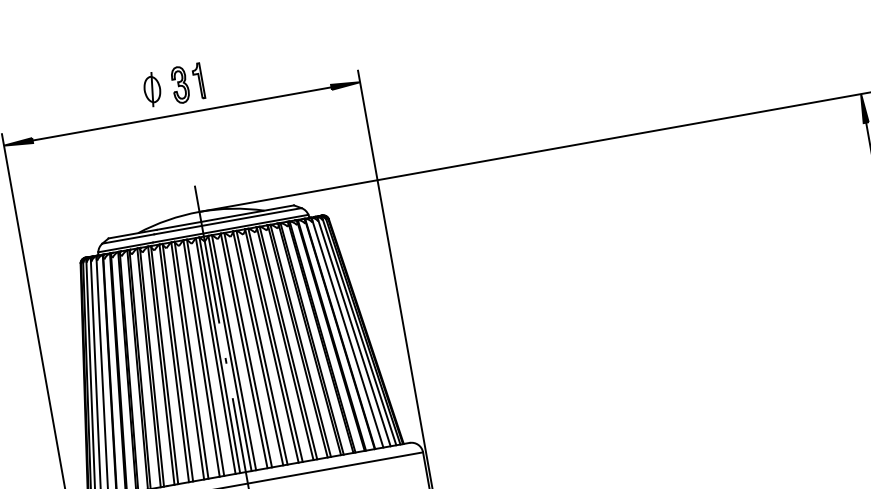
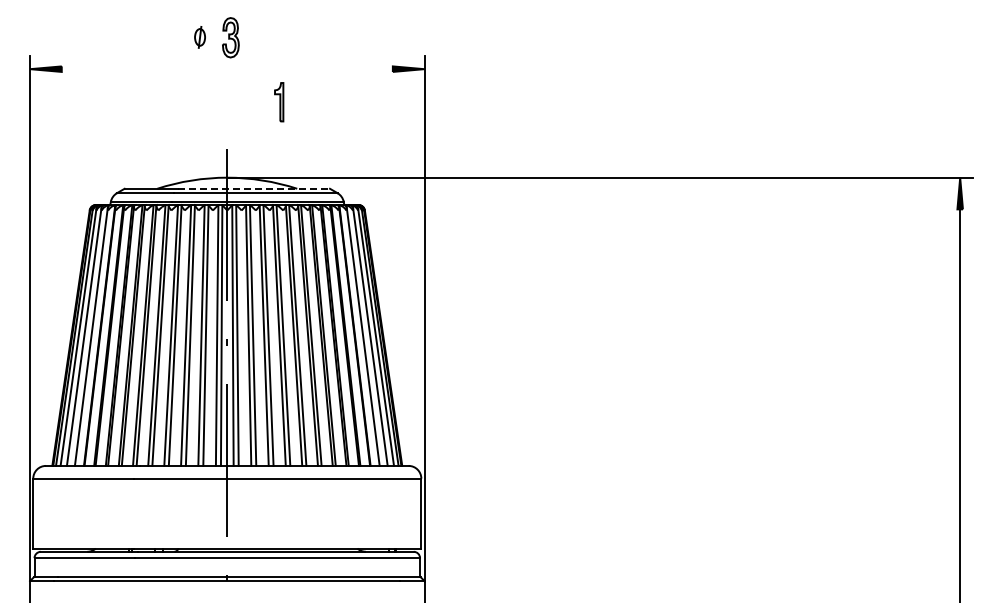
part: (198, 81) -> (279, 102), moved
part: (151, 89) -> (199, 37), size x0.6
line: (181, 114) -> (226, 69), removed
line: (225, 217) -> (254, 188), solid -> dashed

